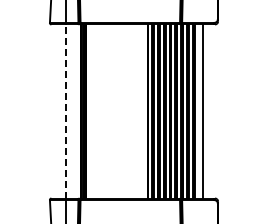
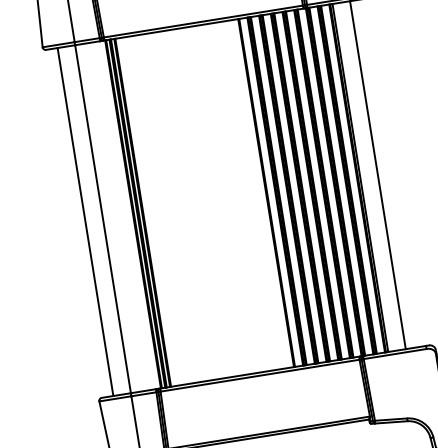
line: (57, 111) -> (86, 221), added
line: (65, 111) -> (102, 219), dashed -> solid

